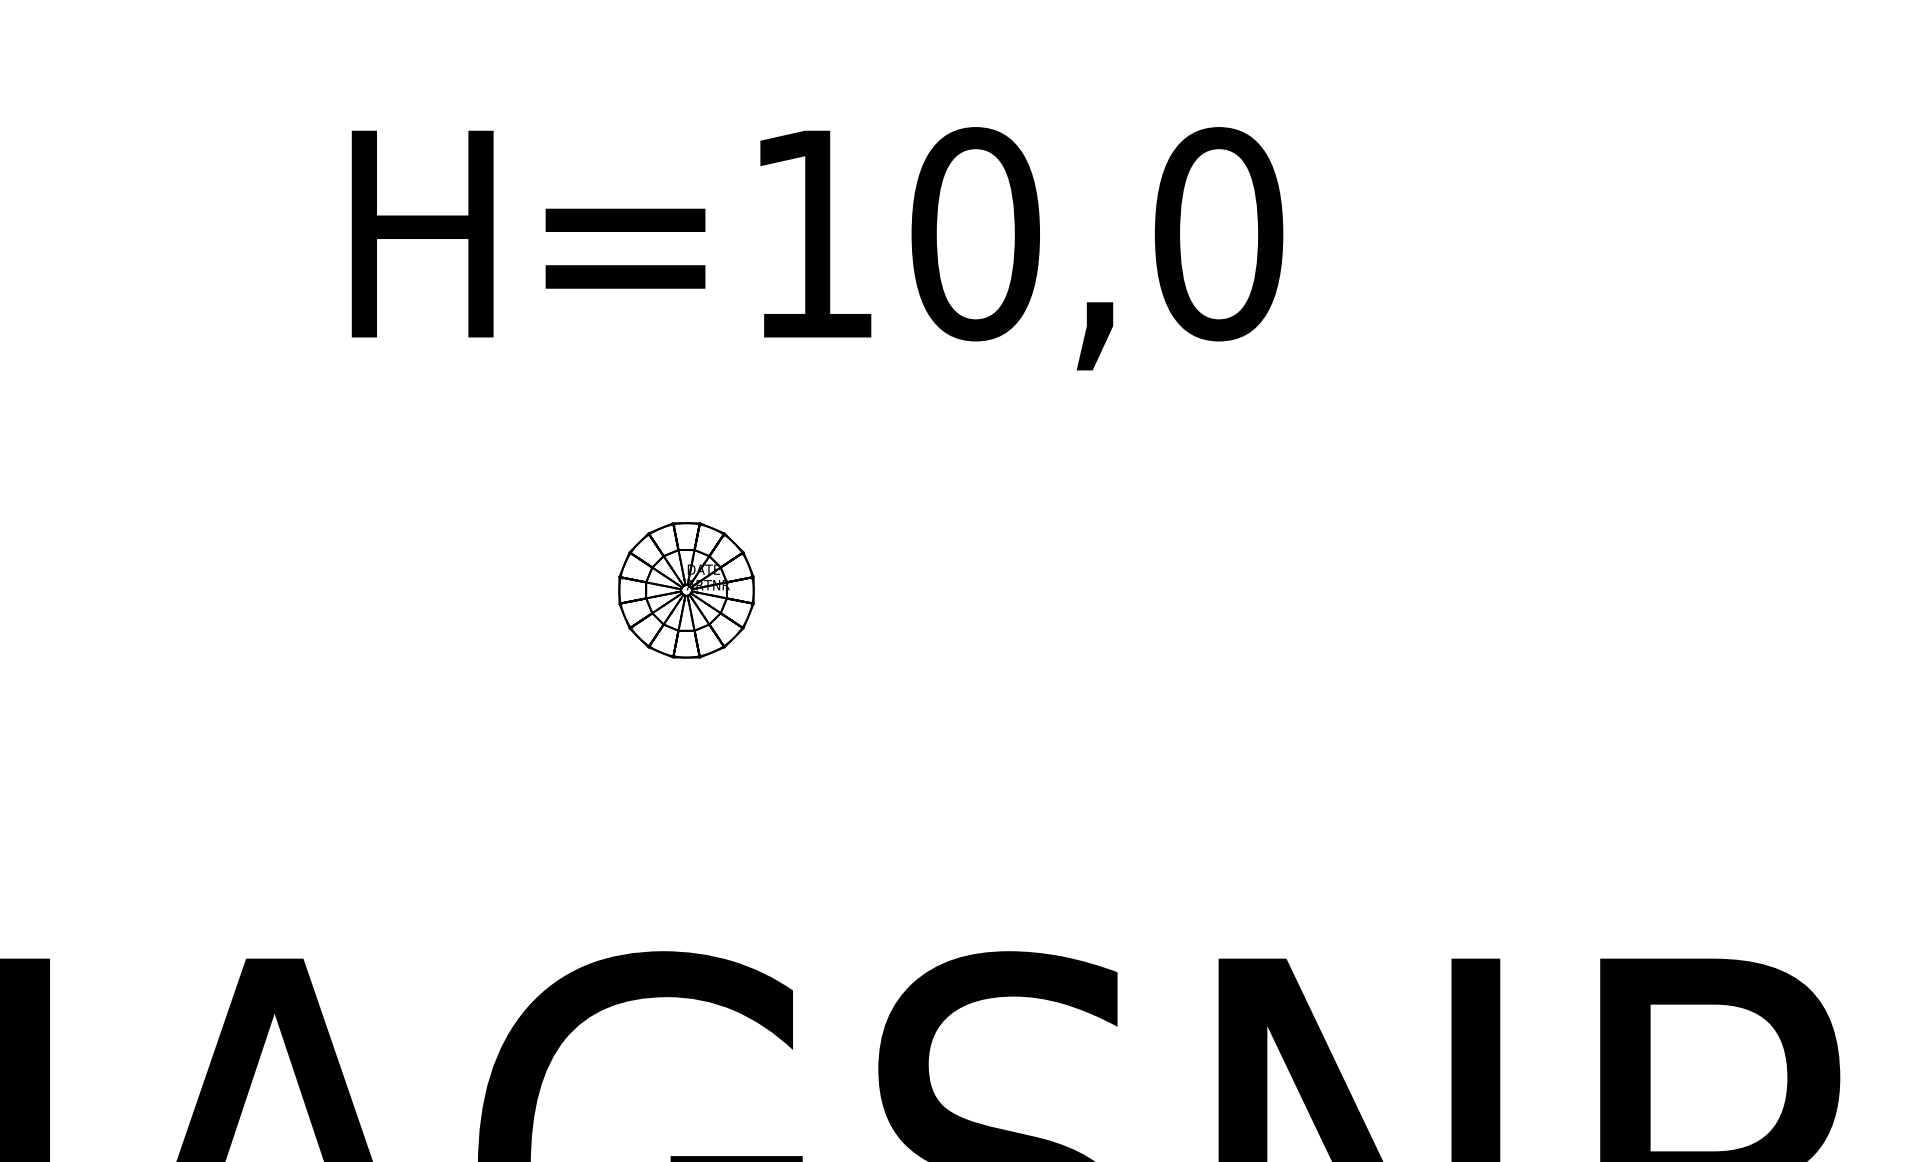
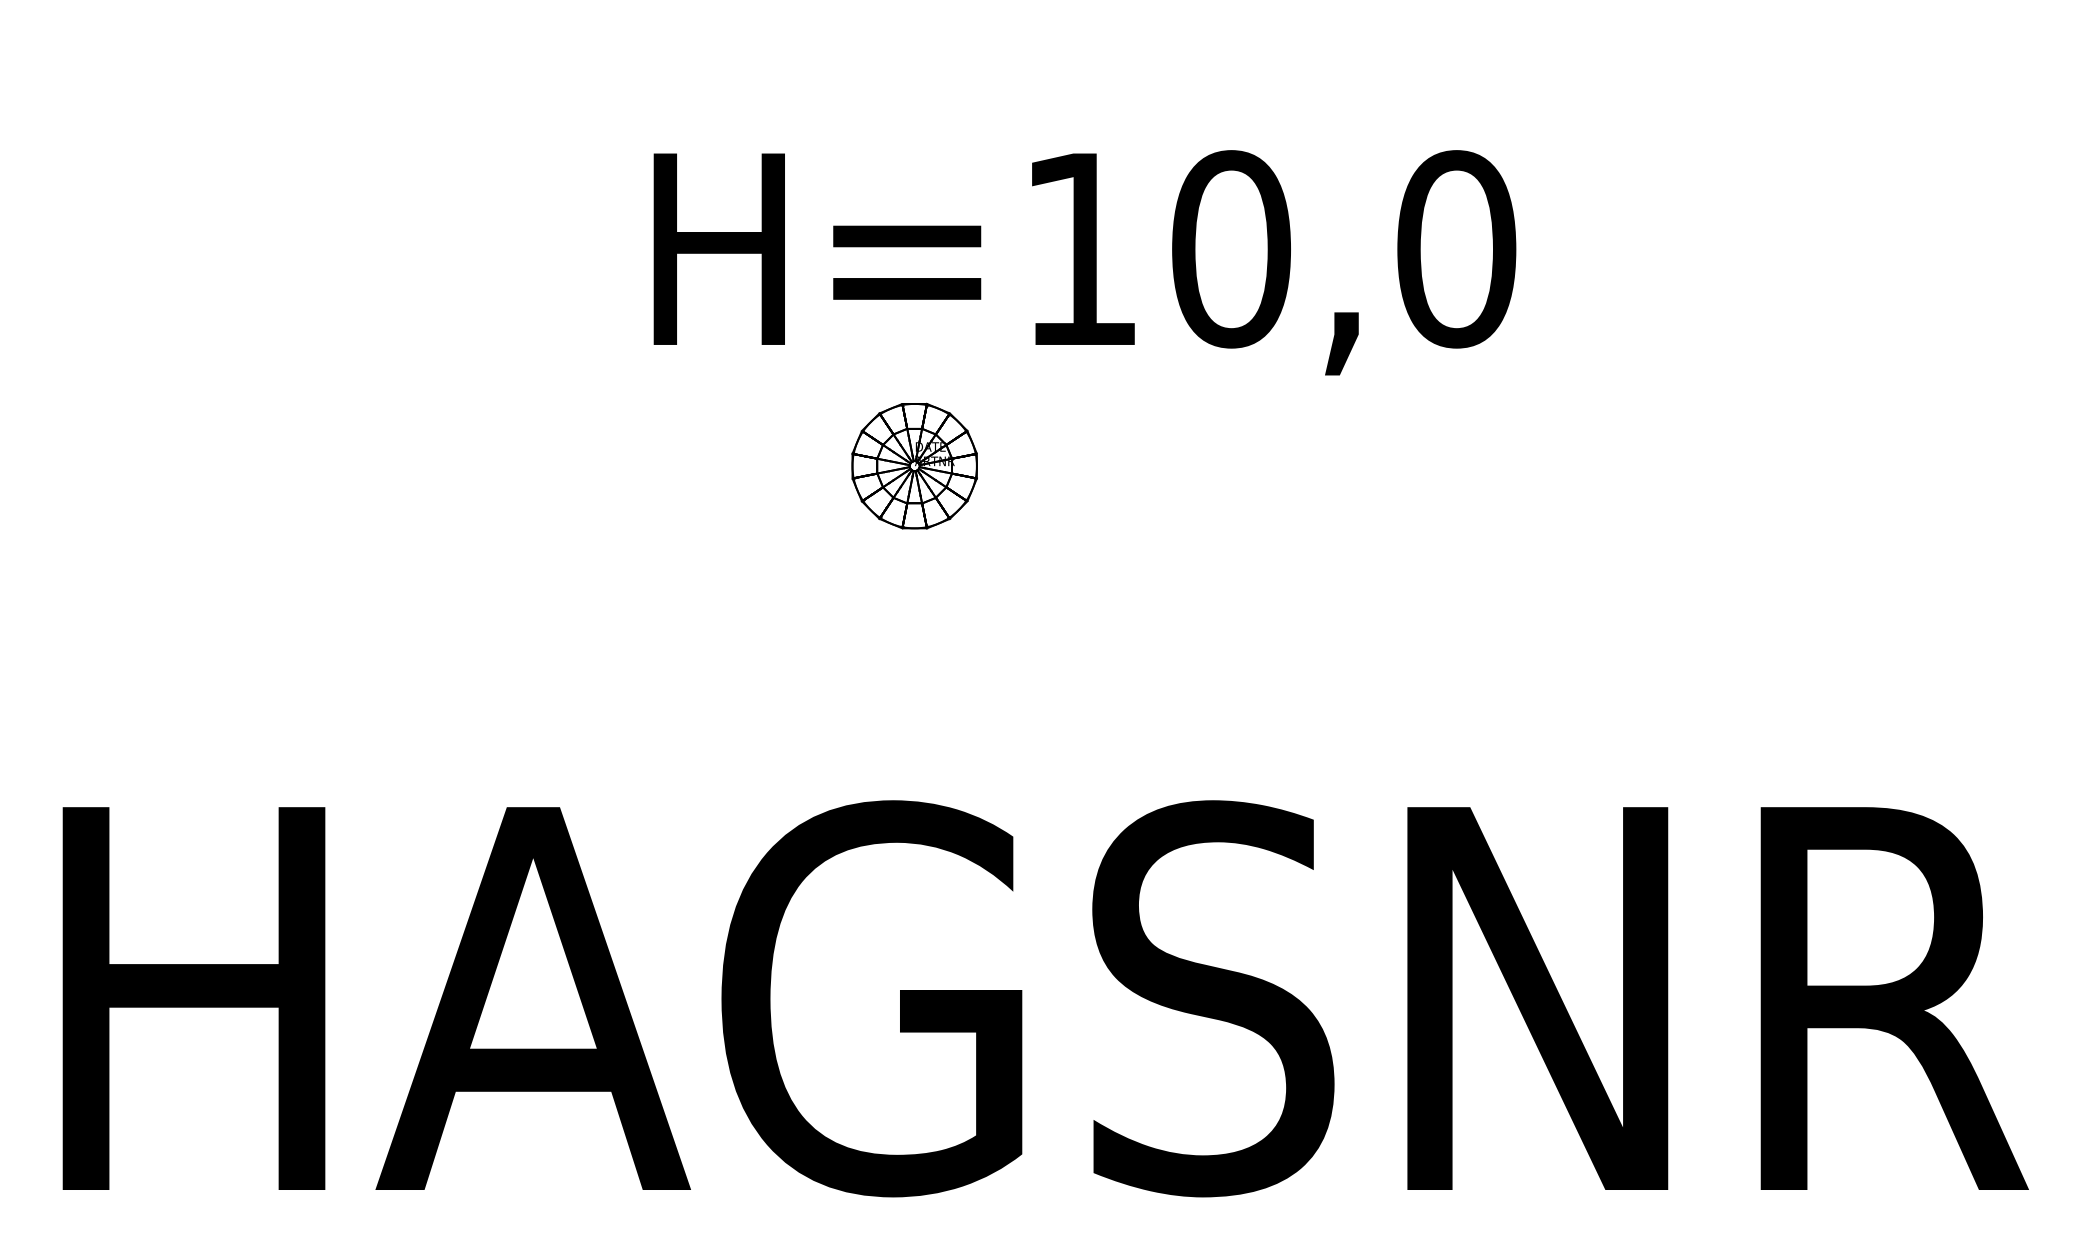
text: (816, 248) -> (1084, 262), moved

